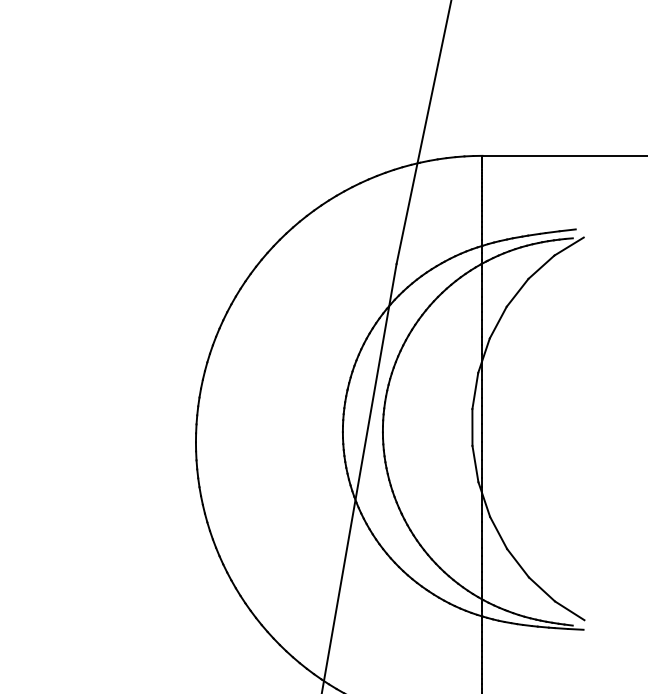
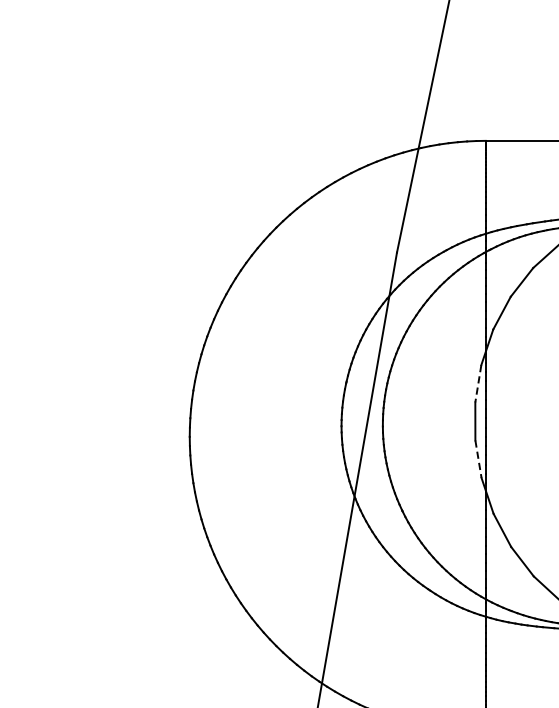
line: (475, 391) -> (478, 384), solid -> dashed
line: (475, 464) -> (478, 459), solid -> dashed

